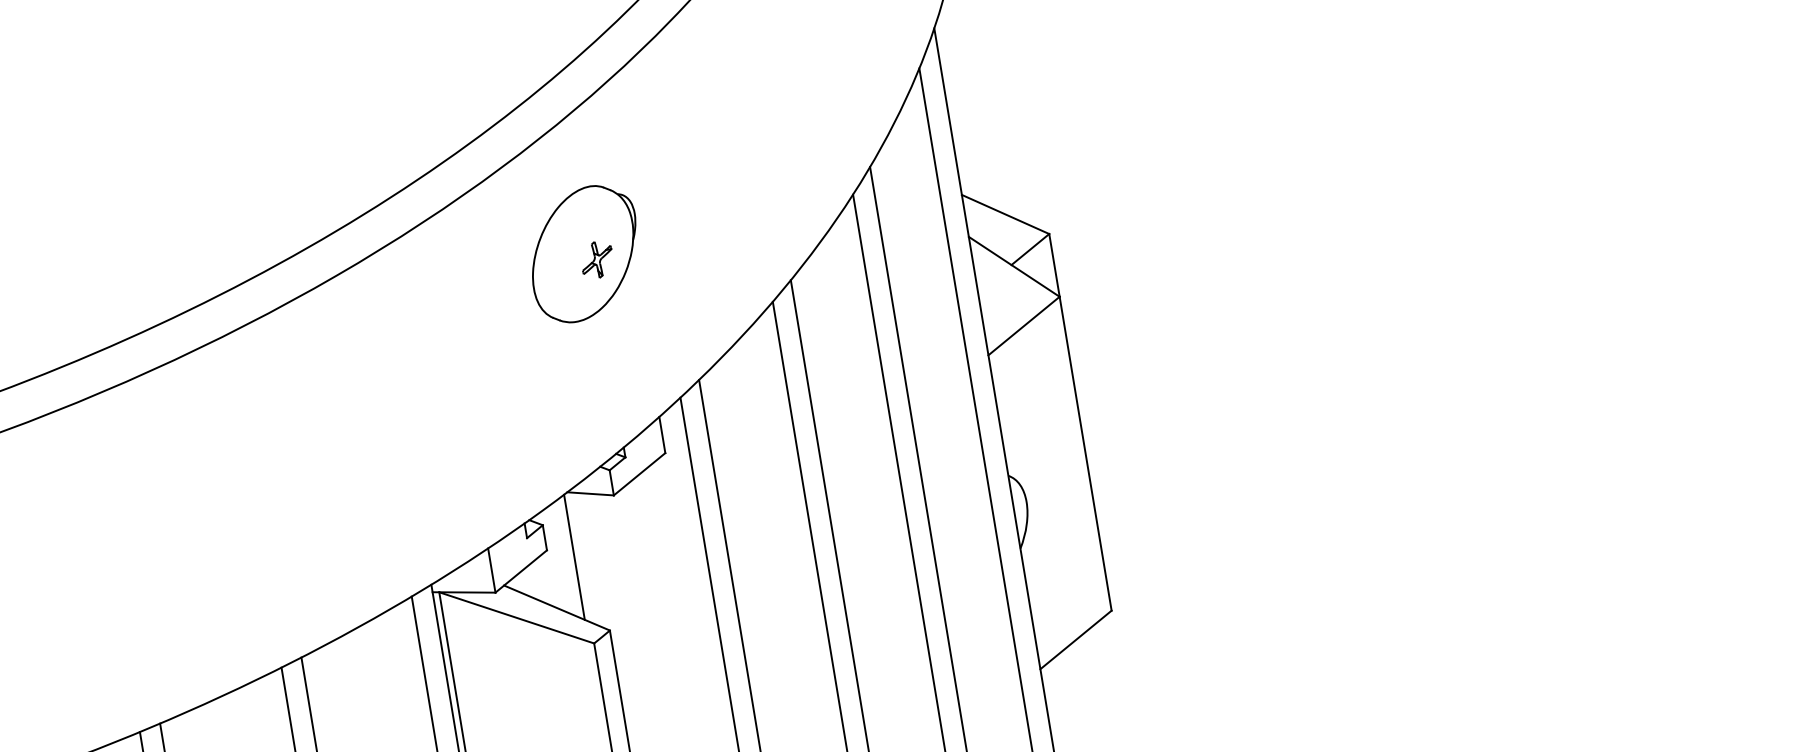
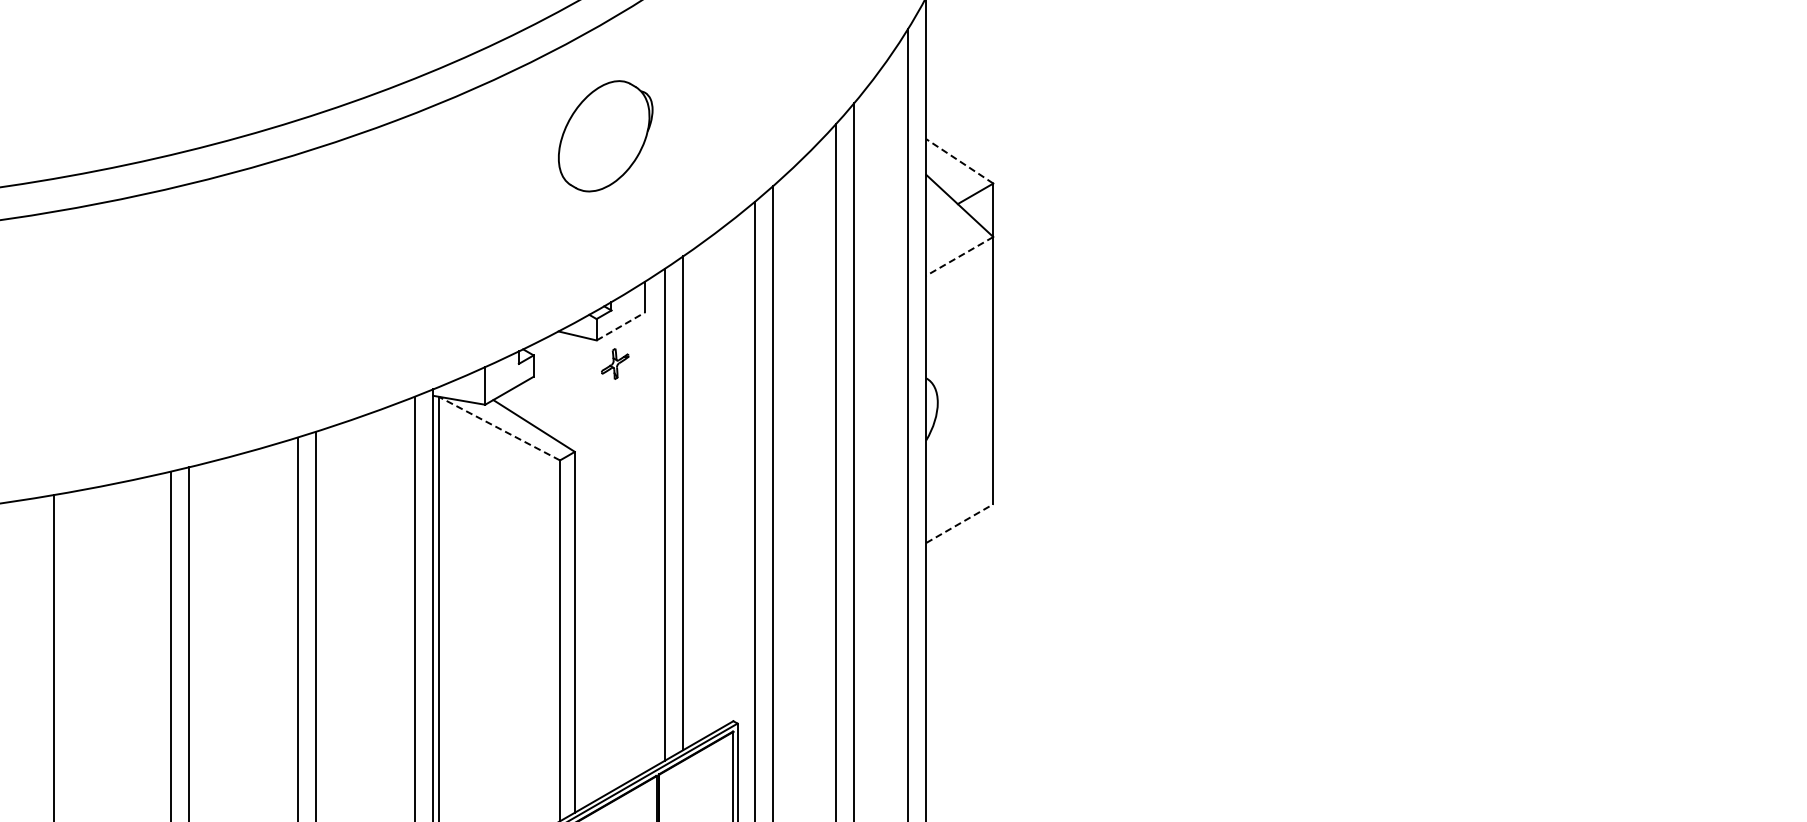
line: (1005, 214) -> (959, 161), solid -> dashed
part: (597, 259) -> (615, 363), moved
line: (1023, 326) -> (959, 256), solid -> dashed
line: (639, 474) -> (620, 326), solid -> dashed
line: (574, 557) -> (555, 386), removed
line: (516, 617) -> (499, 428), solid -> dashed
line: (1075, 639) -> (959, 523), solid -> dashed

